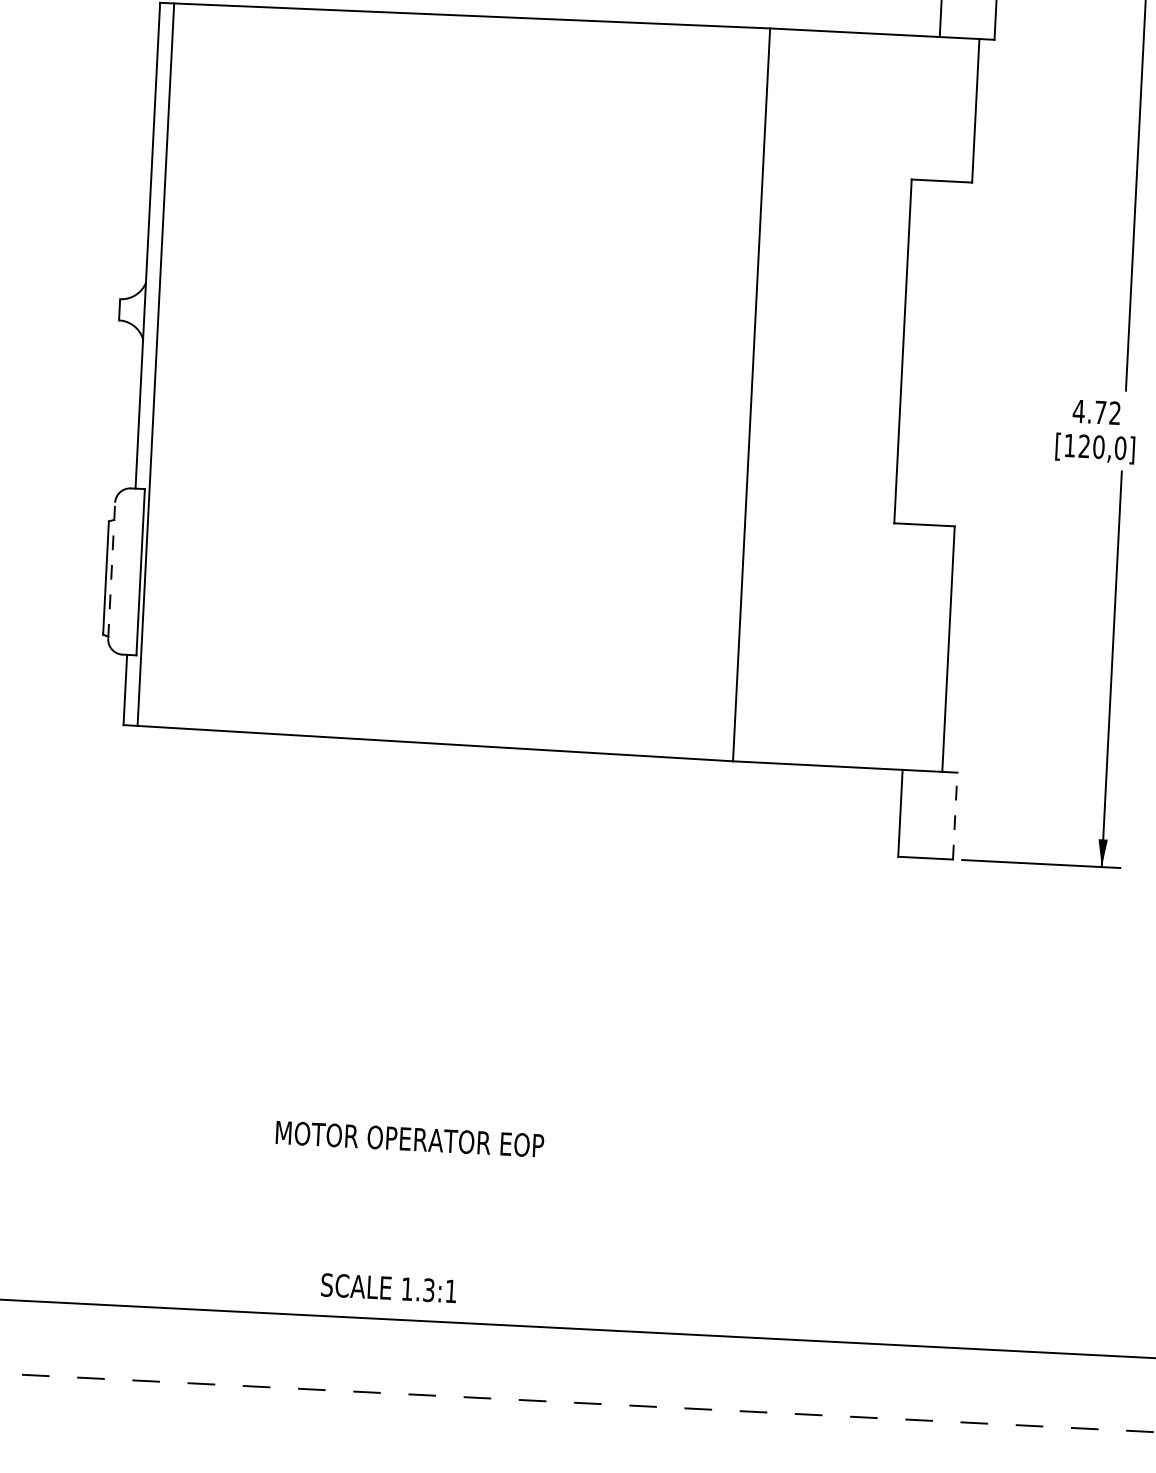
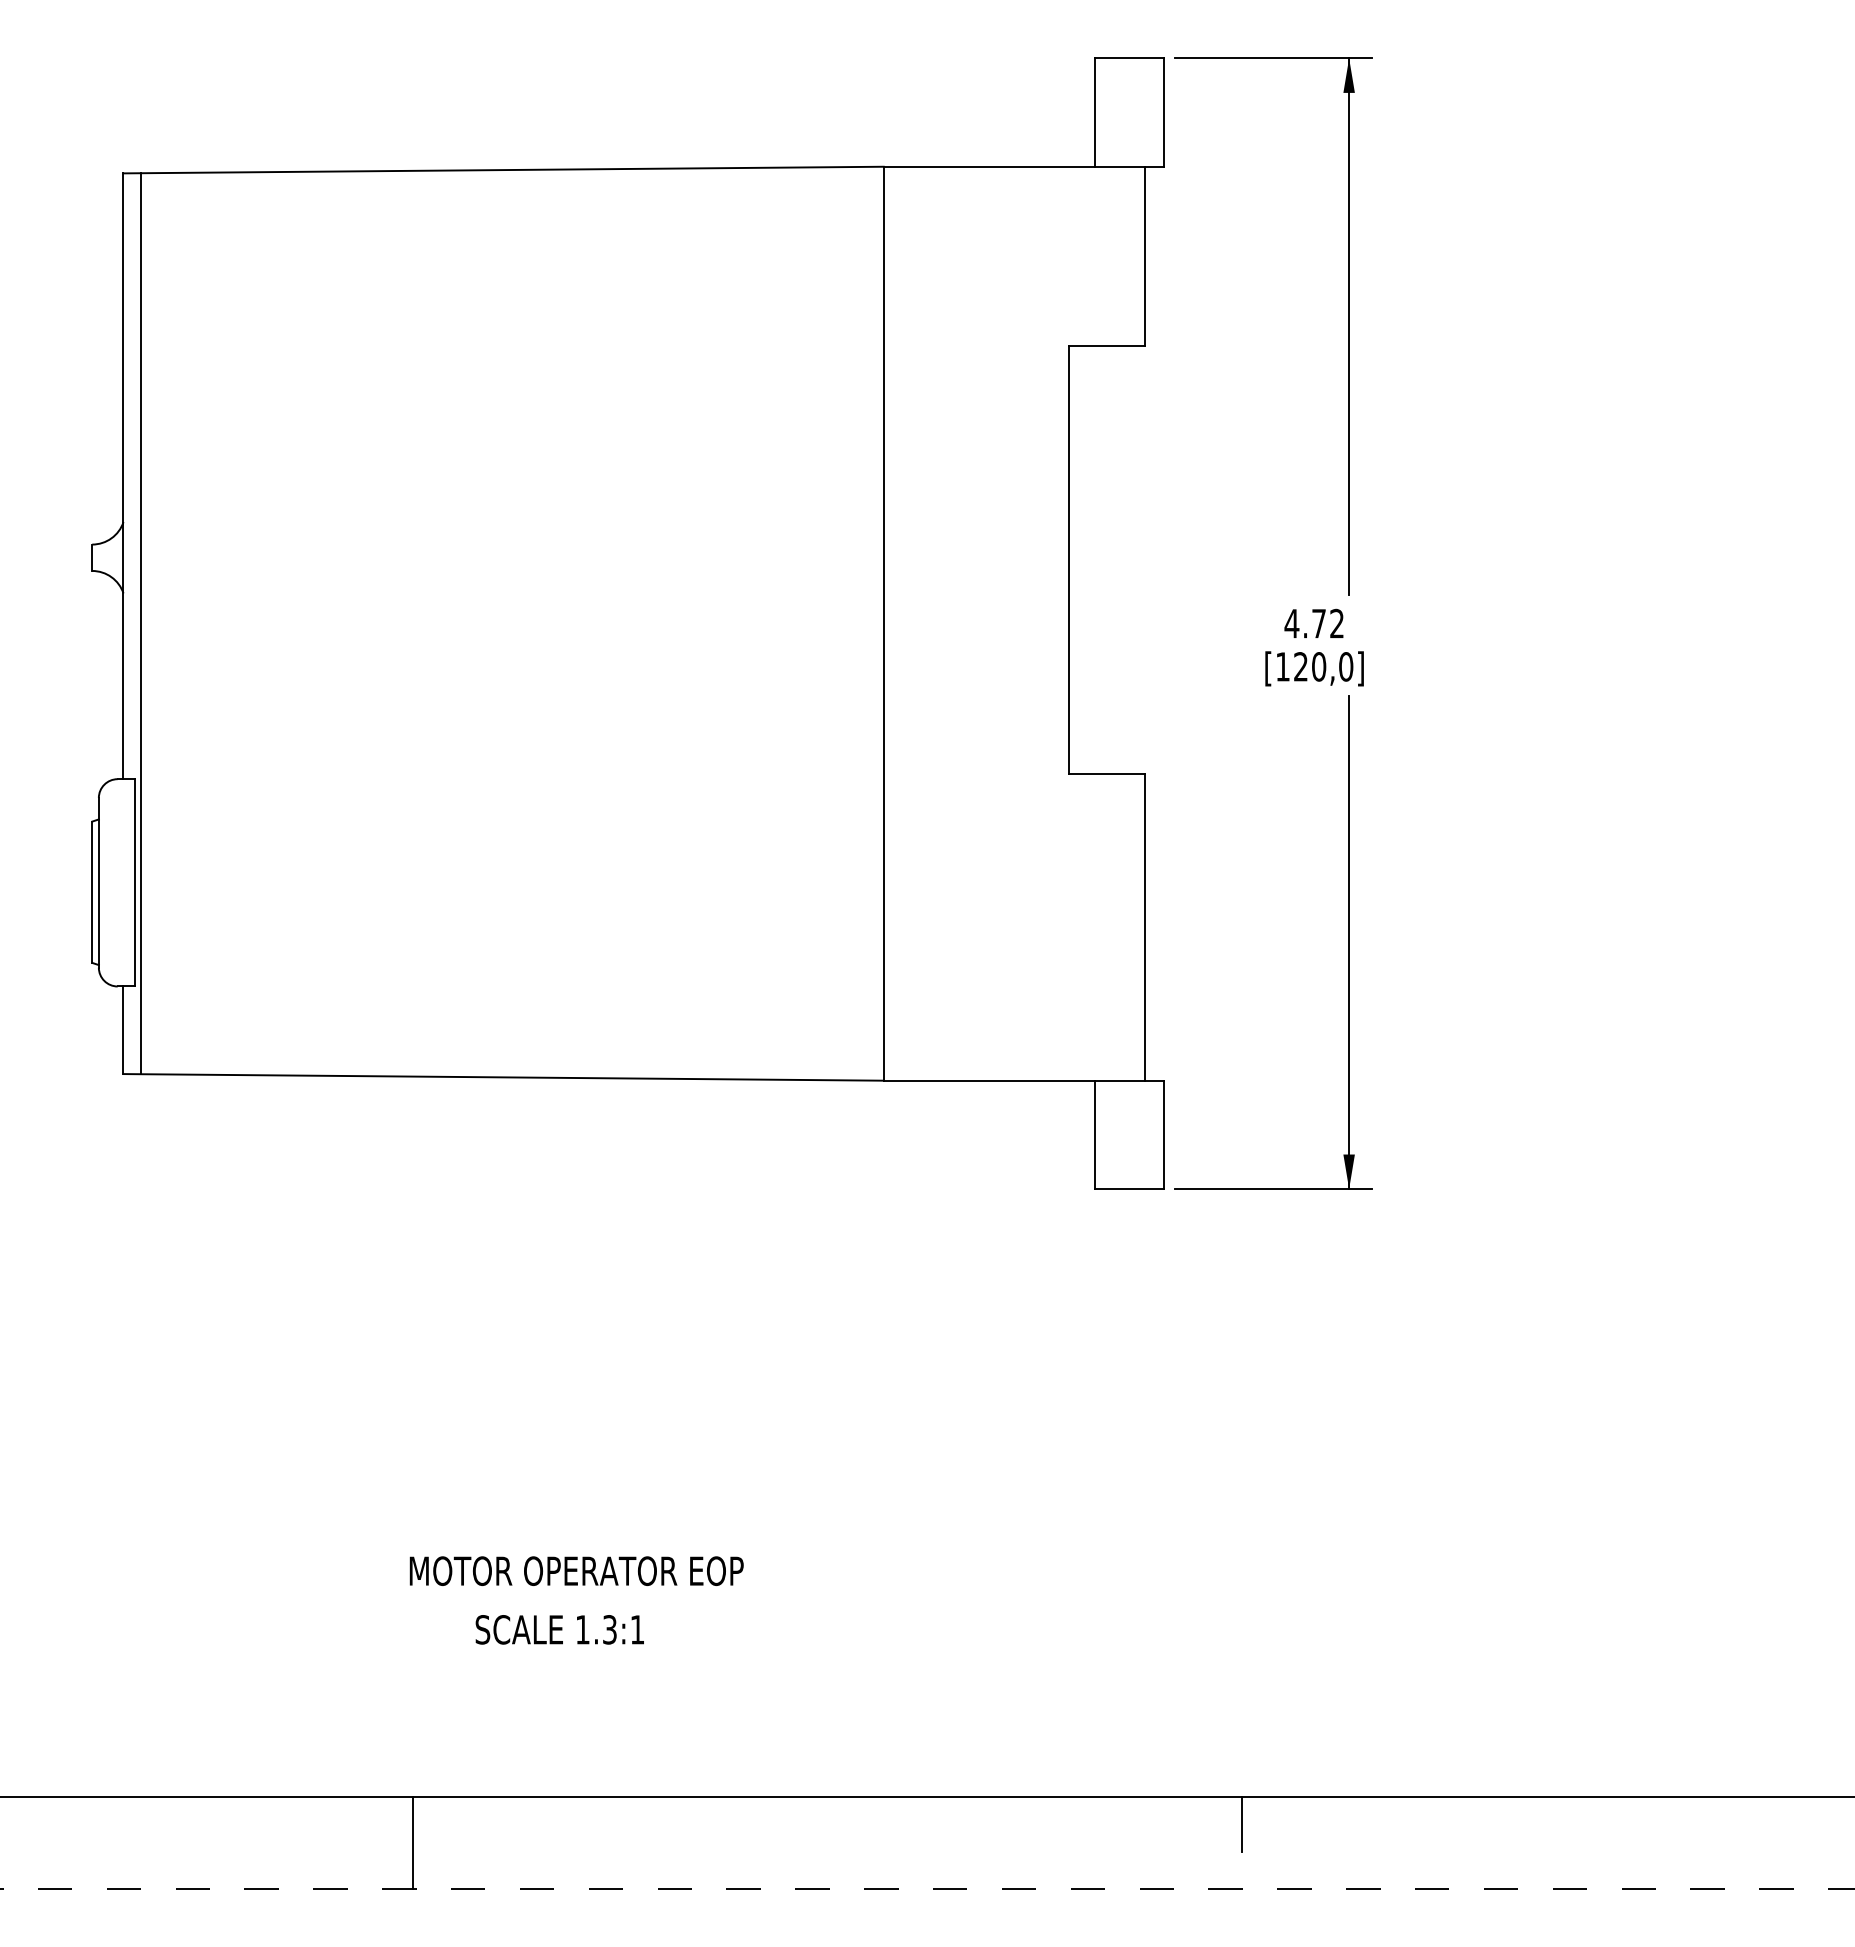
line: (111, 570) -> (98, 882), dashed -> solid
line: (955, 815) -> (1163, 1134), dashed -> solid
text: (409, 1138) -> (576, 1570), moved
text: (388, 1287) -> (559, 1629), moved
line: (325, 1353) -> (413, 1842), added
line: (989, 1371) -> (1241, 1823), added

